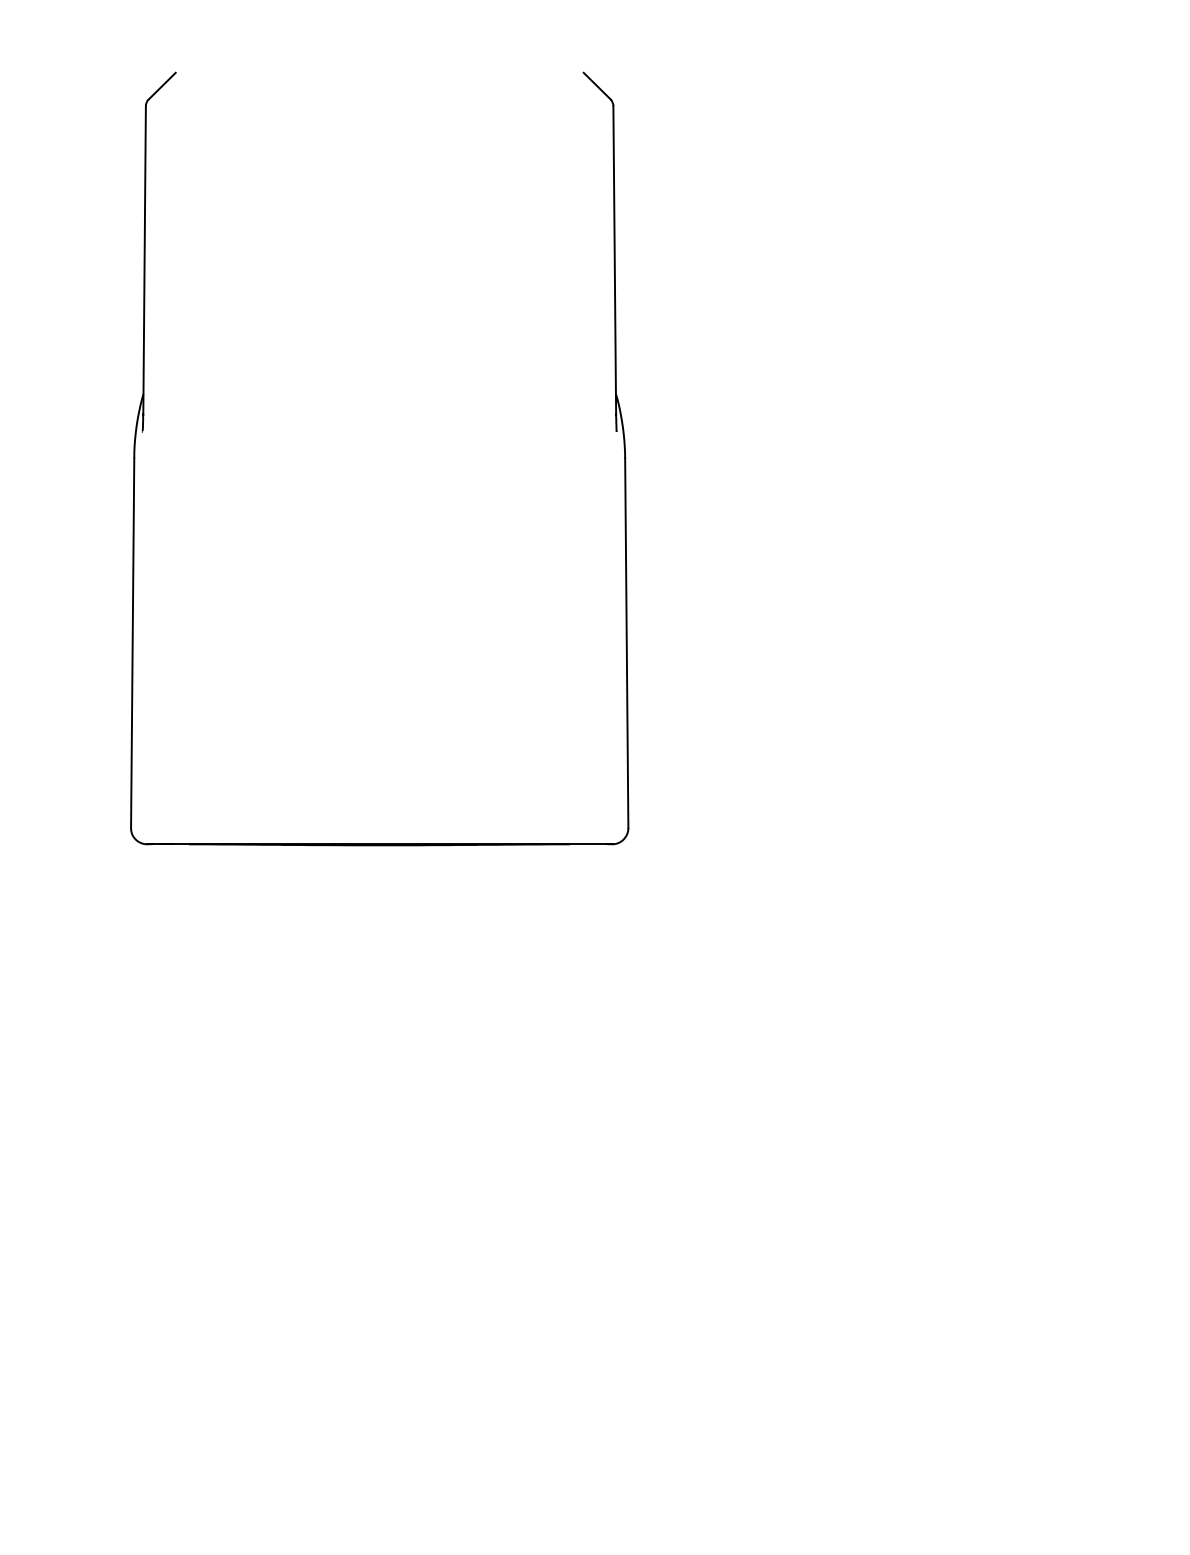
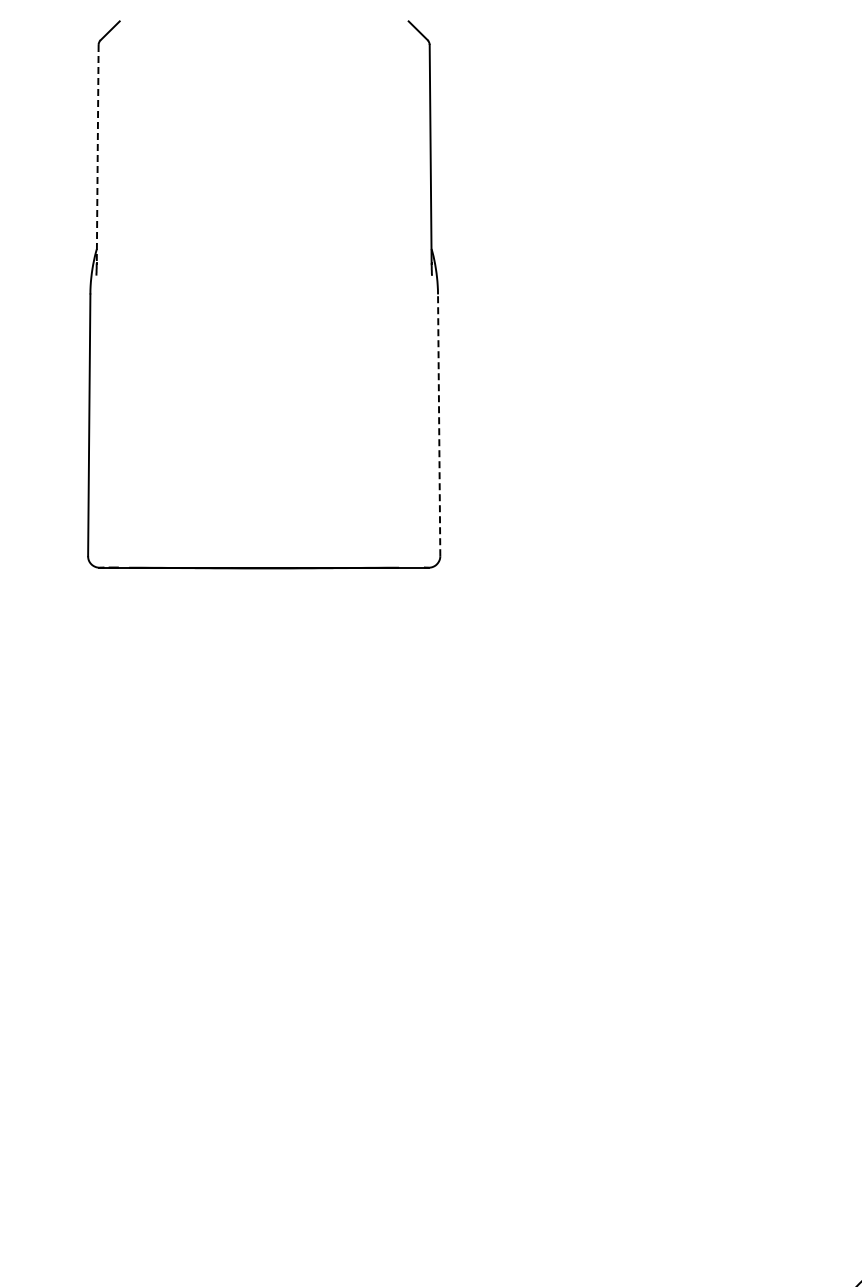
line: (144, 260) -> (97, 154), solid -> dashed
line: (627, 643) -> (439, 425), solid -> dashed

